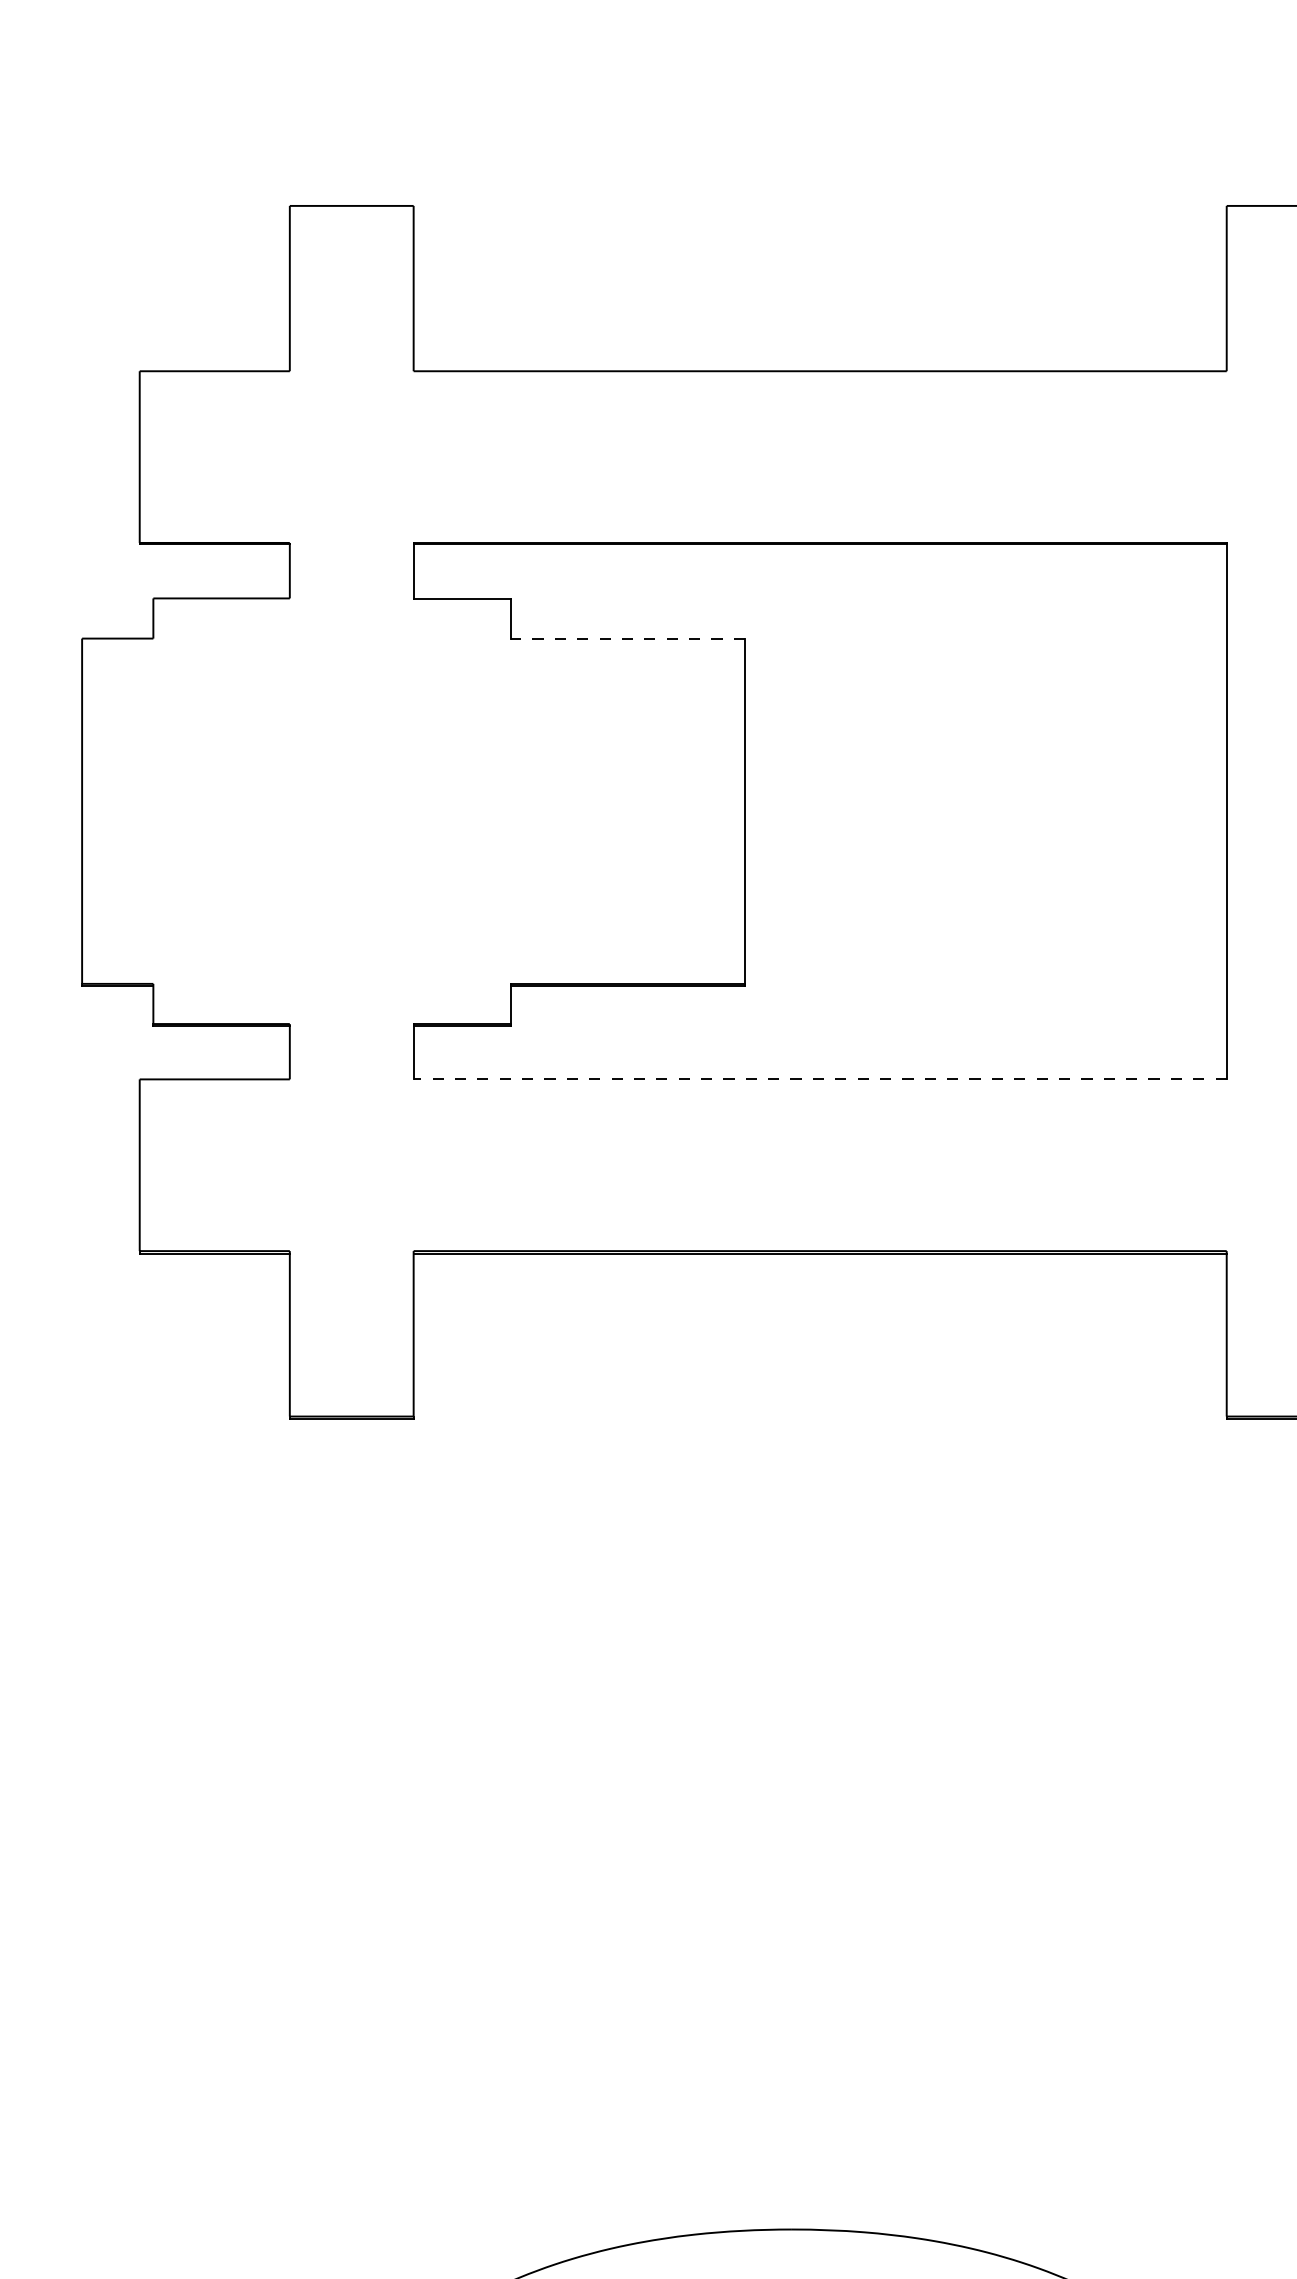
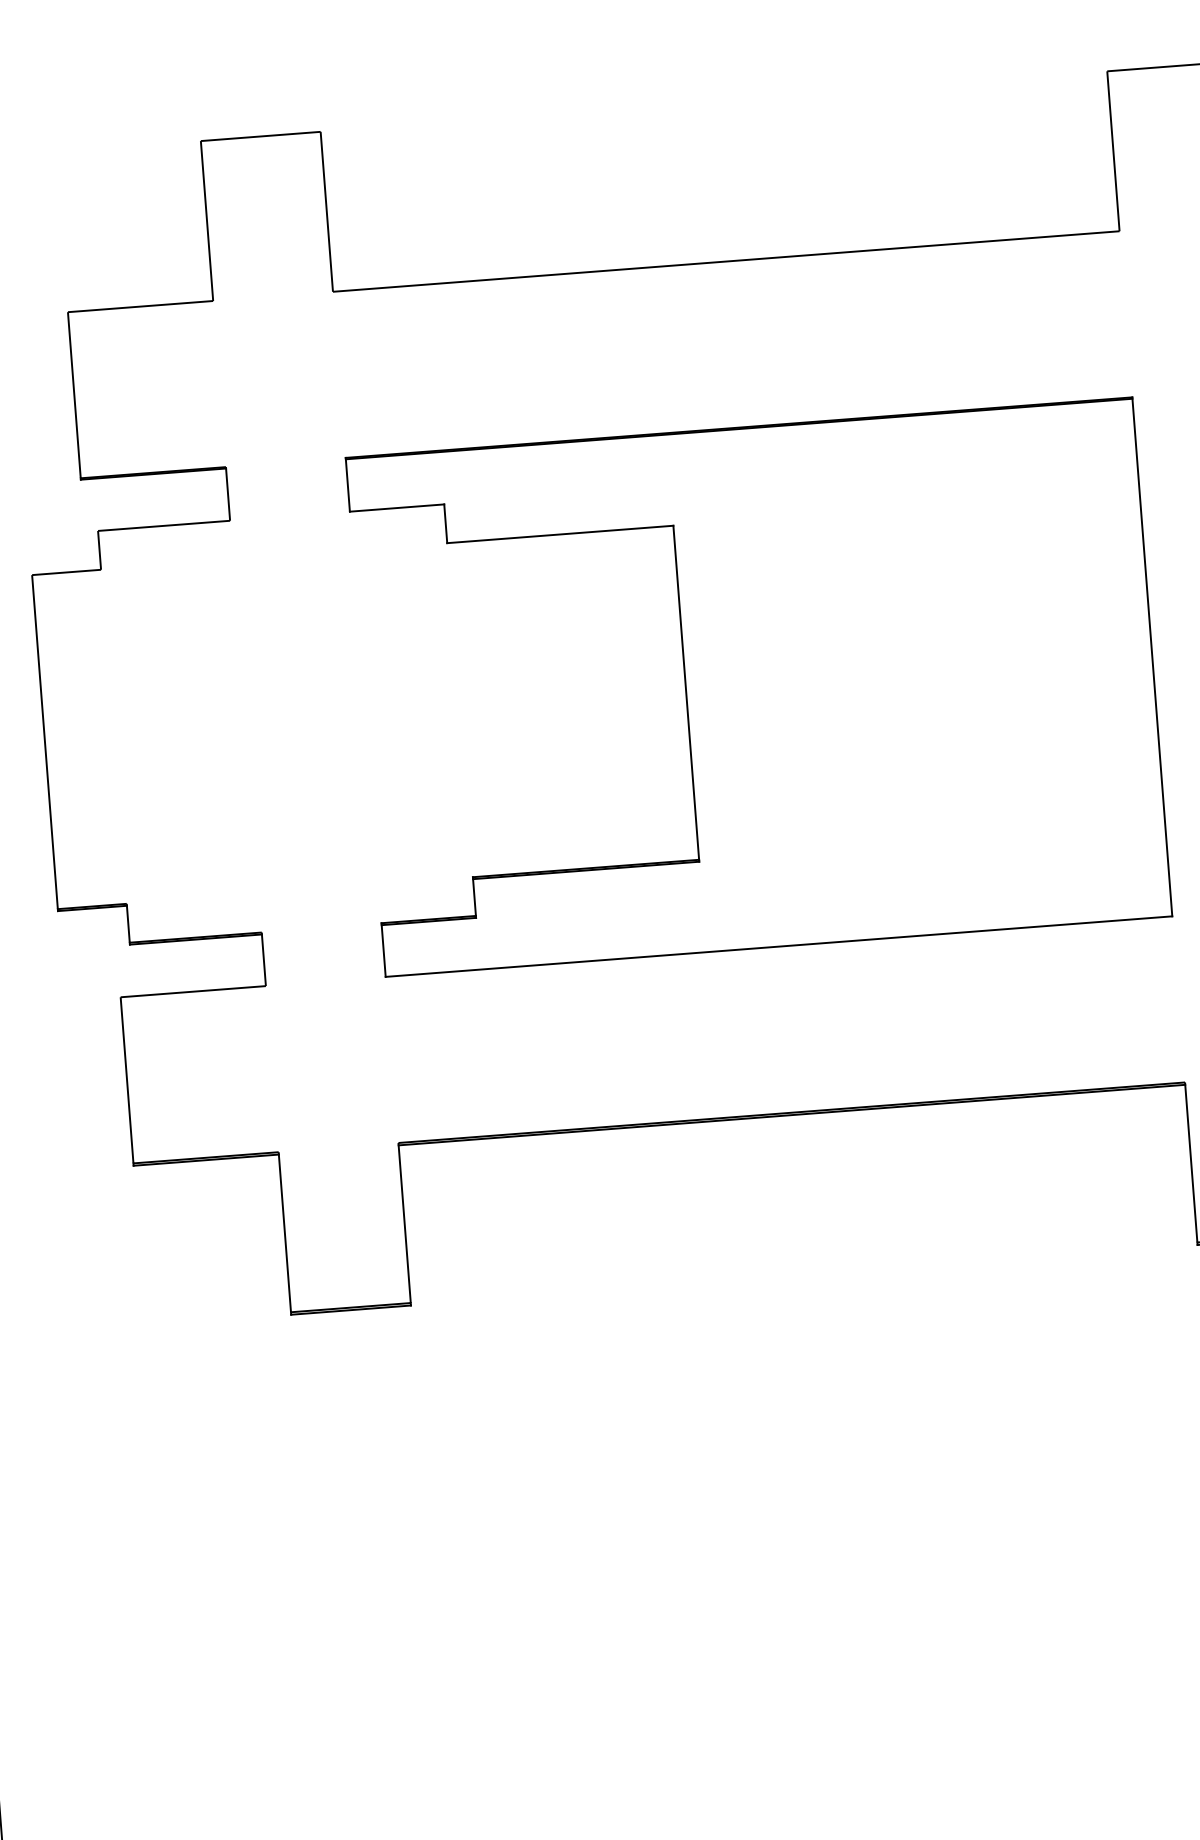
line: (628, 638) -> (560, 534), dashed -> solid
line: (820, 1079) -> (779, 946), dashed -> solid

